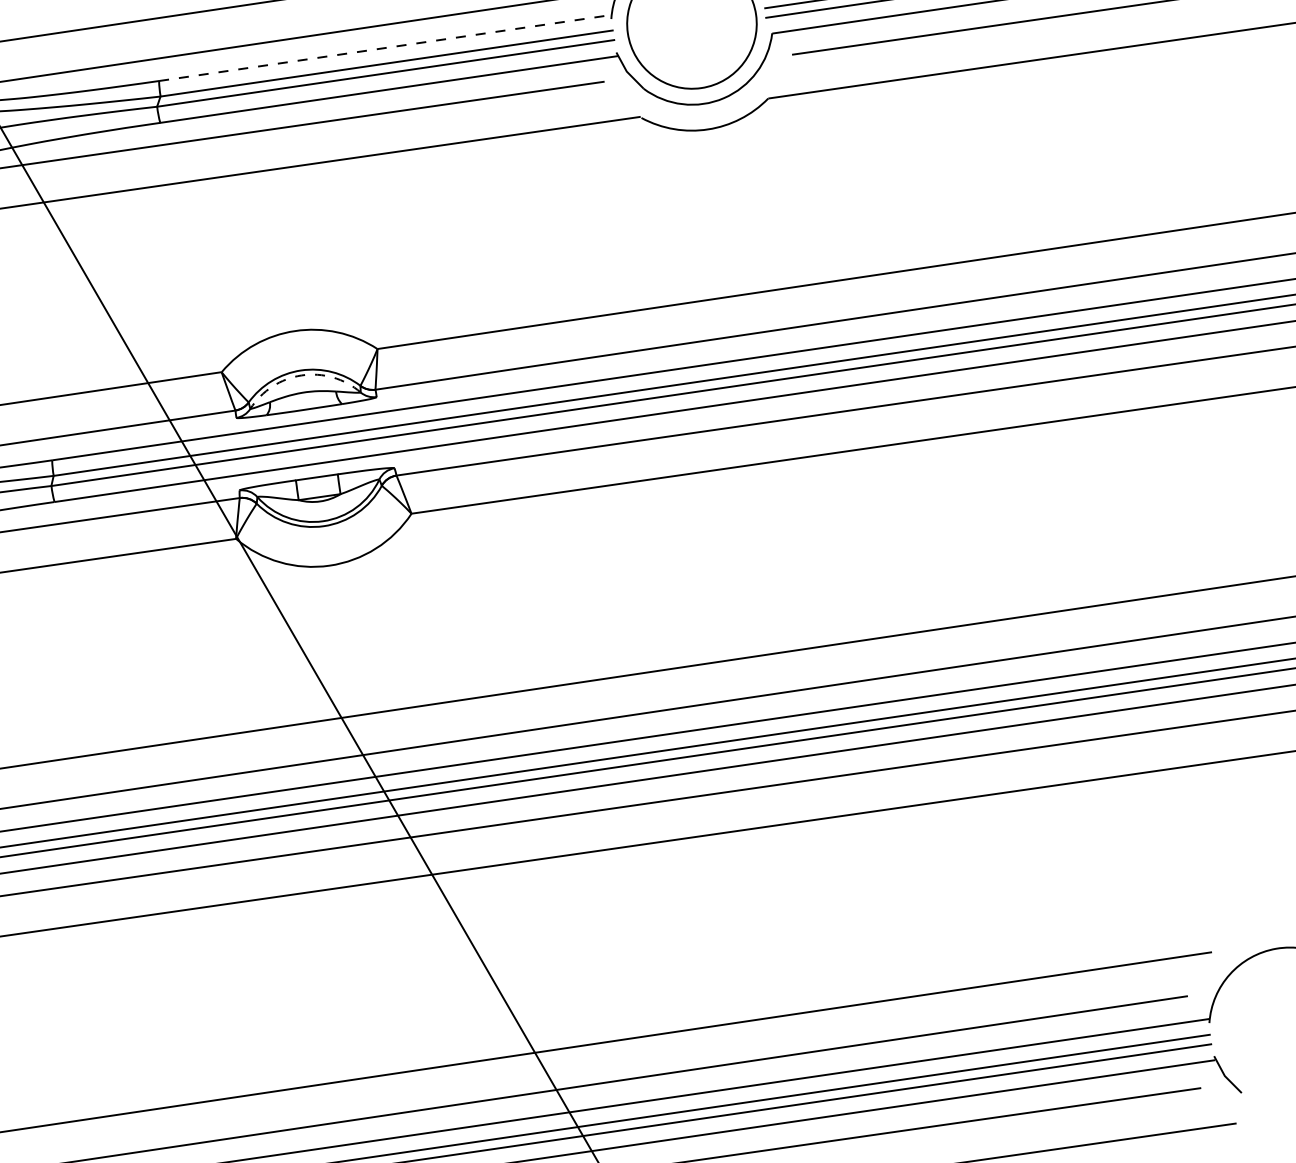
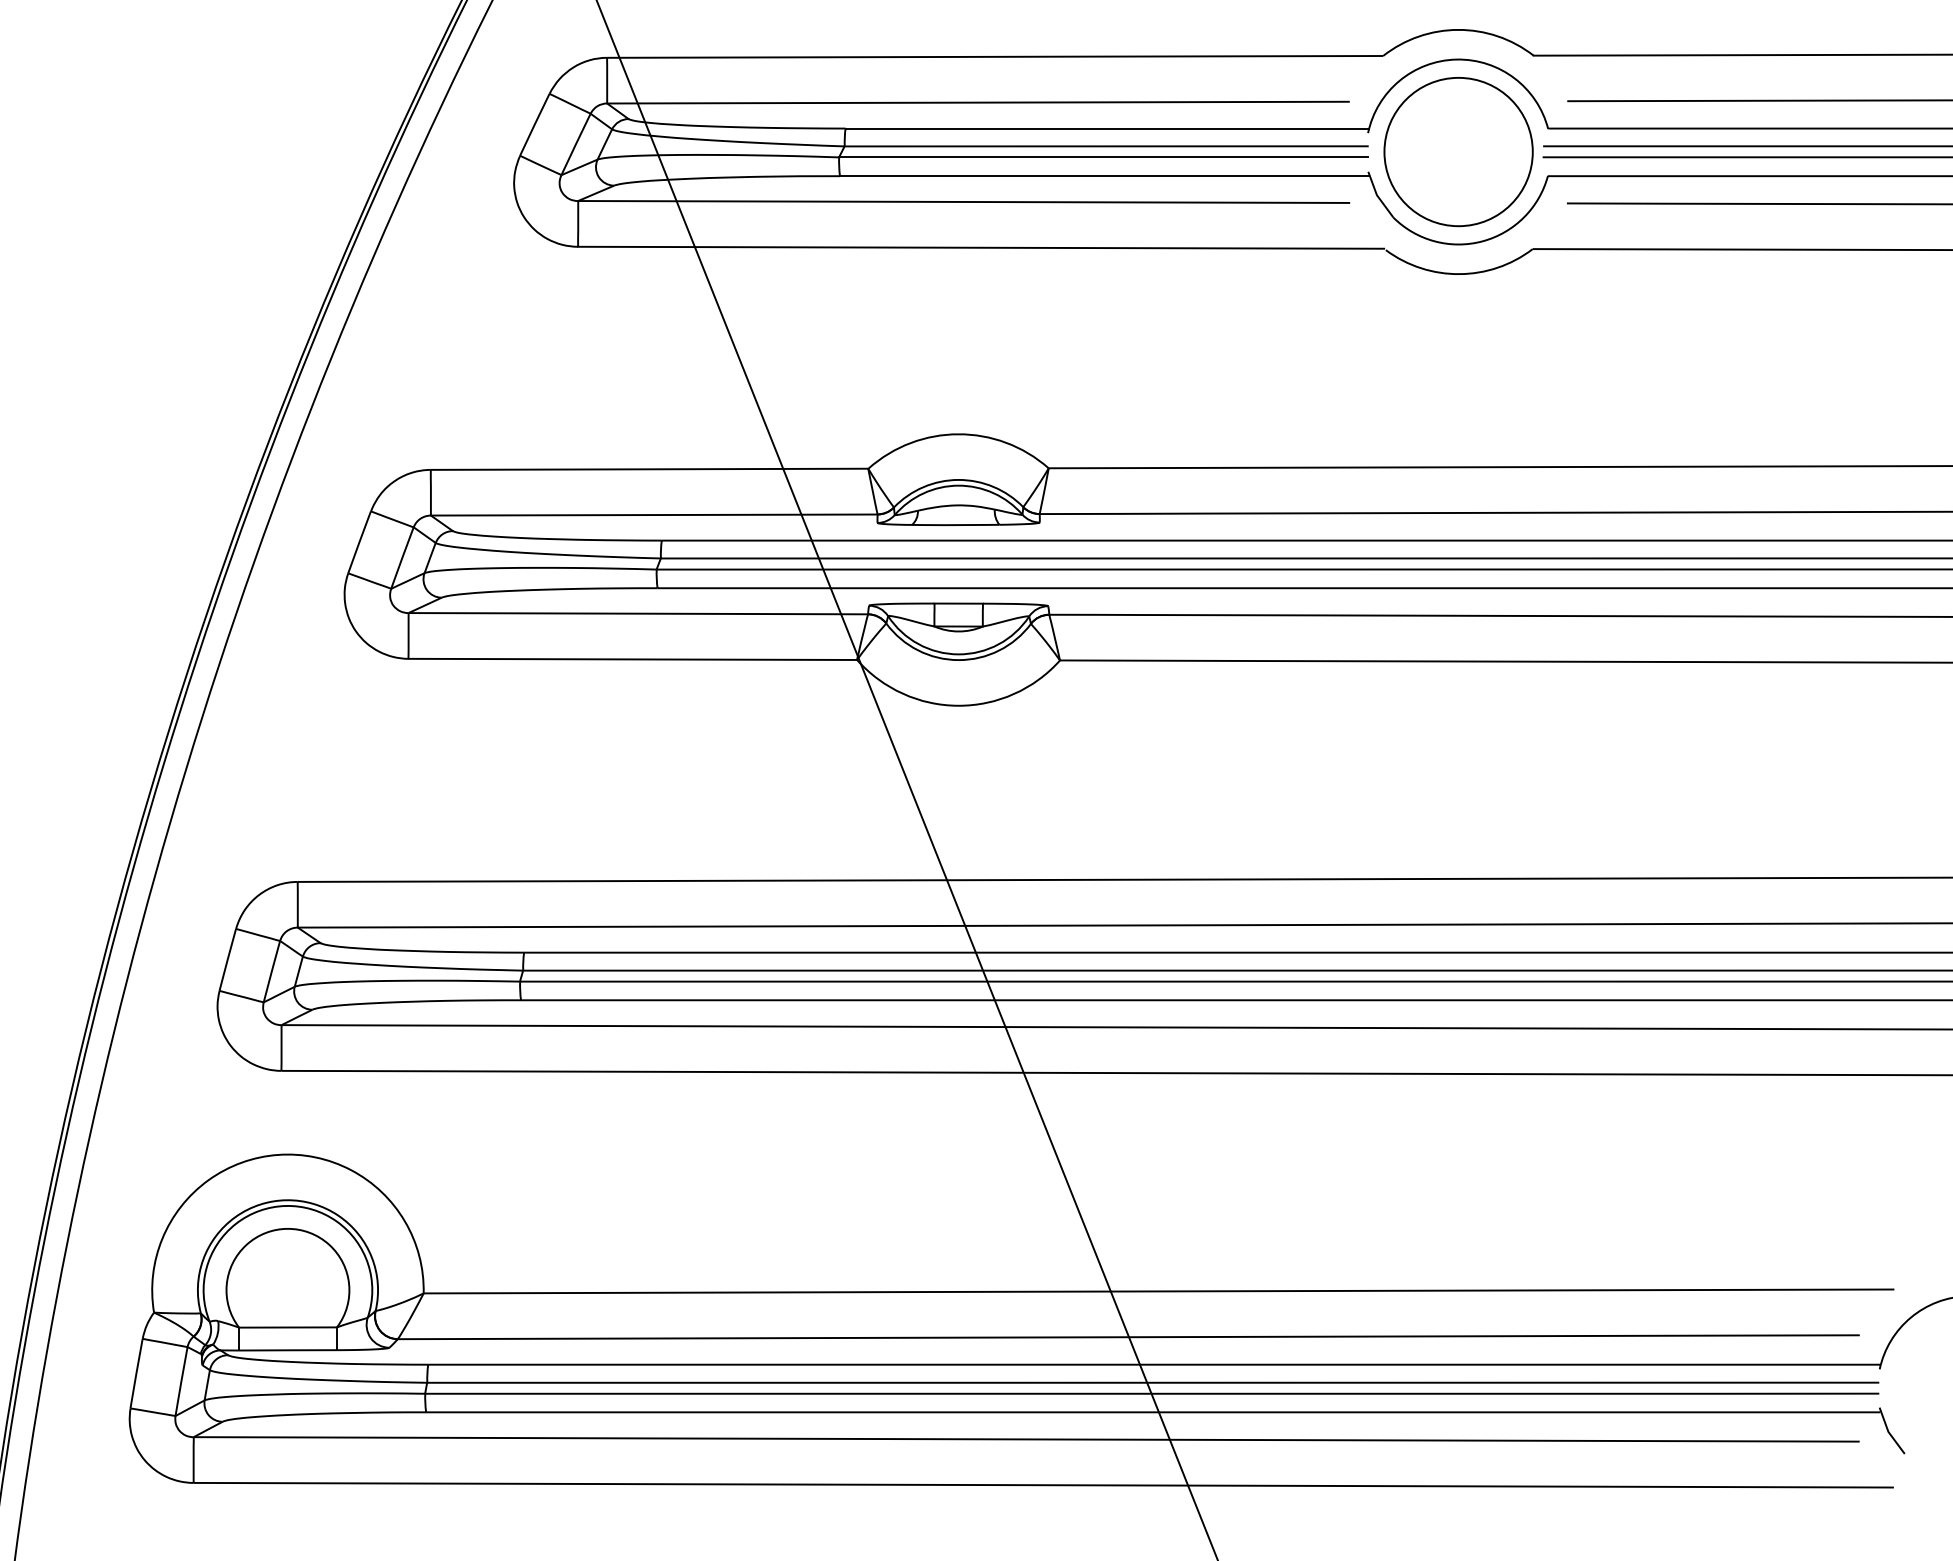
line: (385, 47) -> (1107, 128), dashed -> solid
arc: (301, 375) -> (958, 485), dashed -> solid

